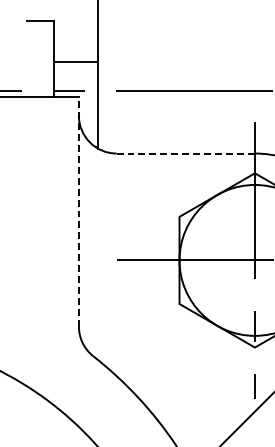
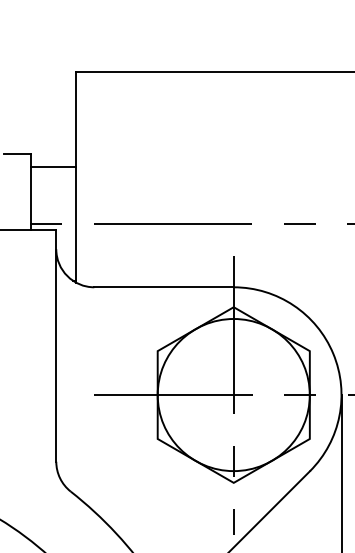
line: (75, 61) -> (52, 166), moved
line: (186, 153) -> (164, 287), dashed -> solid
line: (79, 212) -> (56, 346), dashed -> solid

